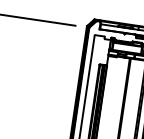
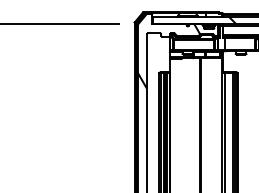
hatch: (108, 54) -> (169, 56), added

